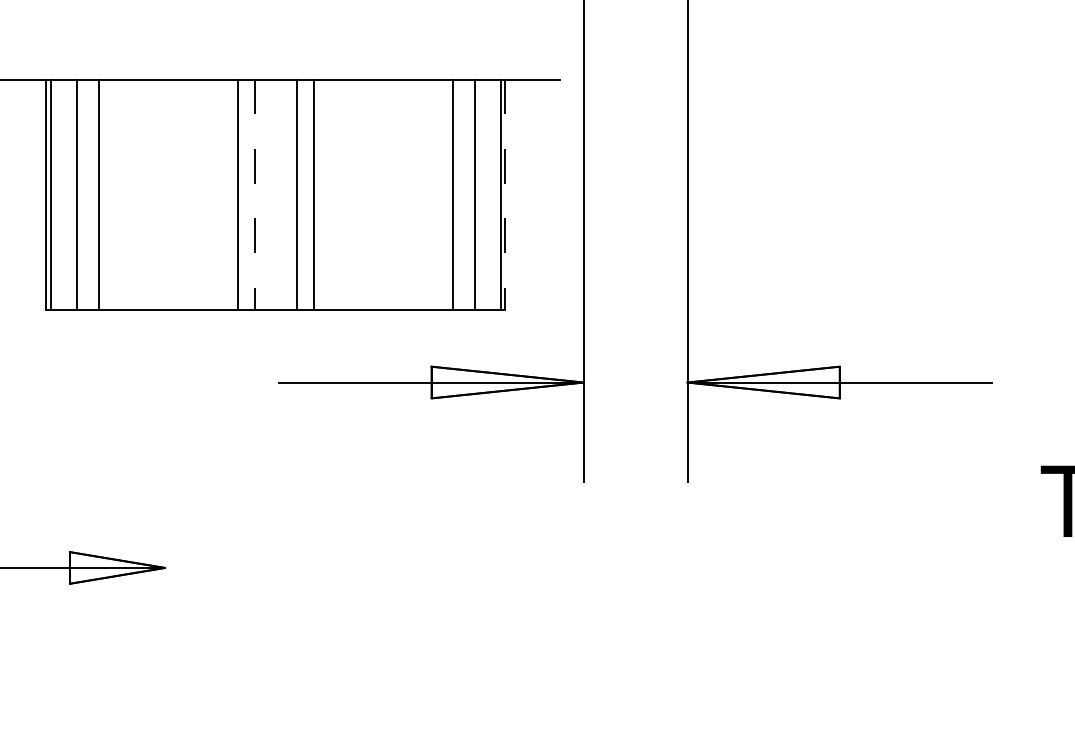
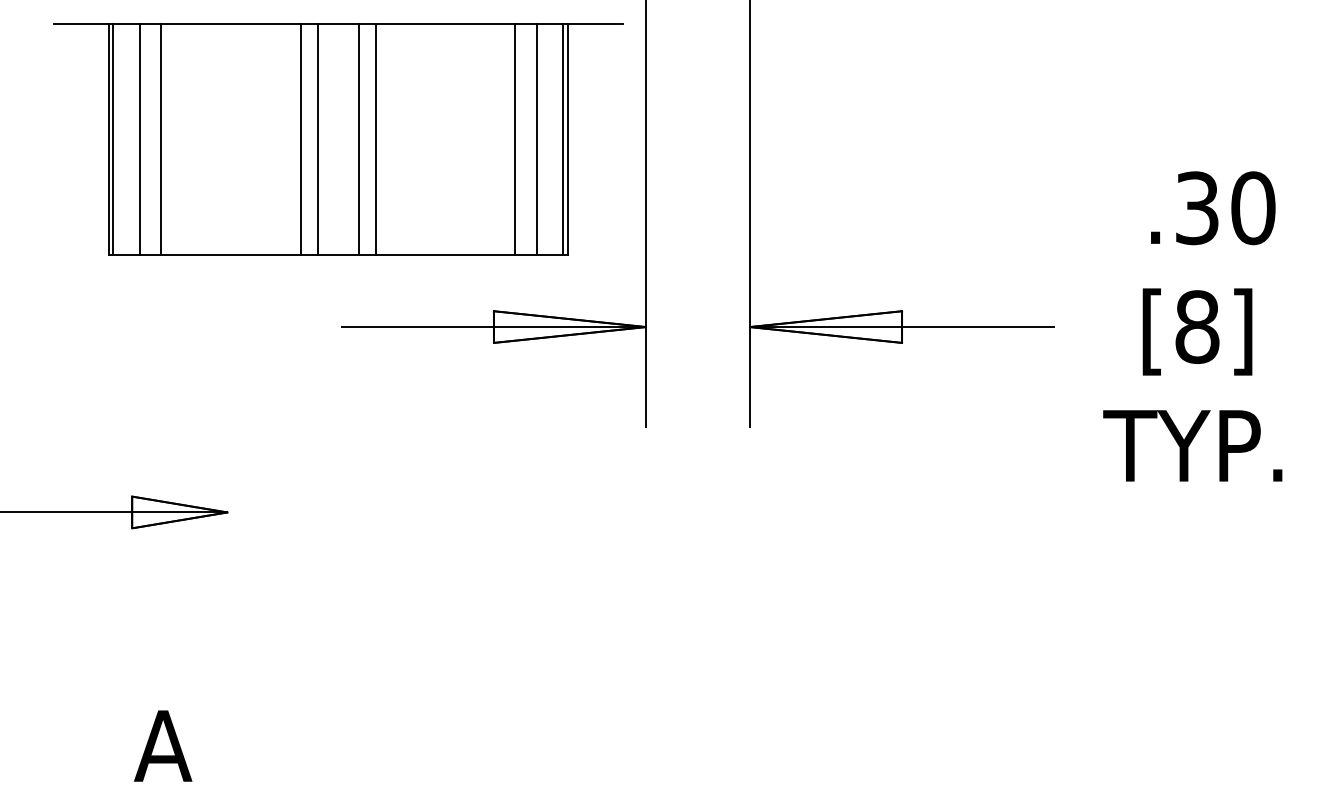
line: (255, 194) -> (317, 139), dashed -> solid
line: (505, 194) -> (567, 139), dashed -> solid

